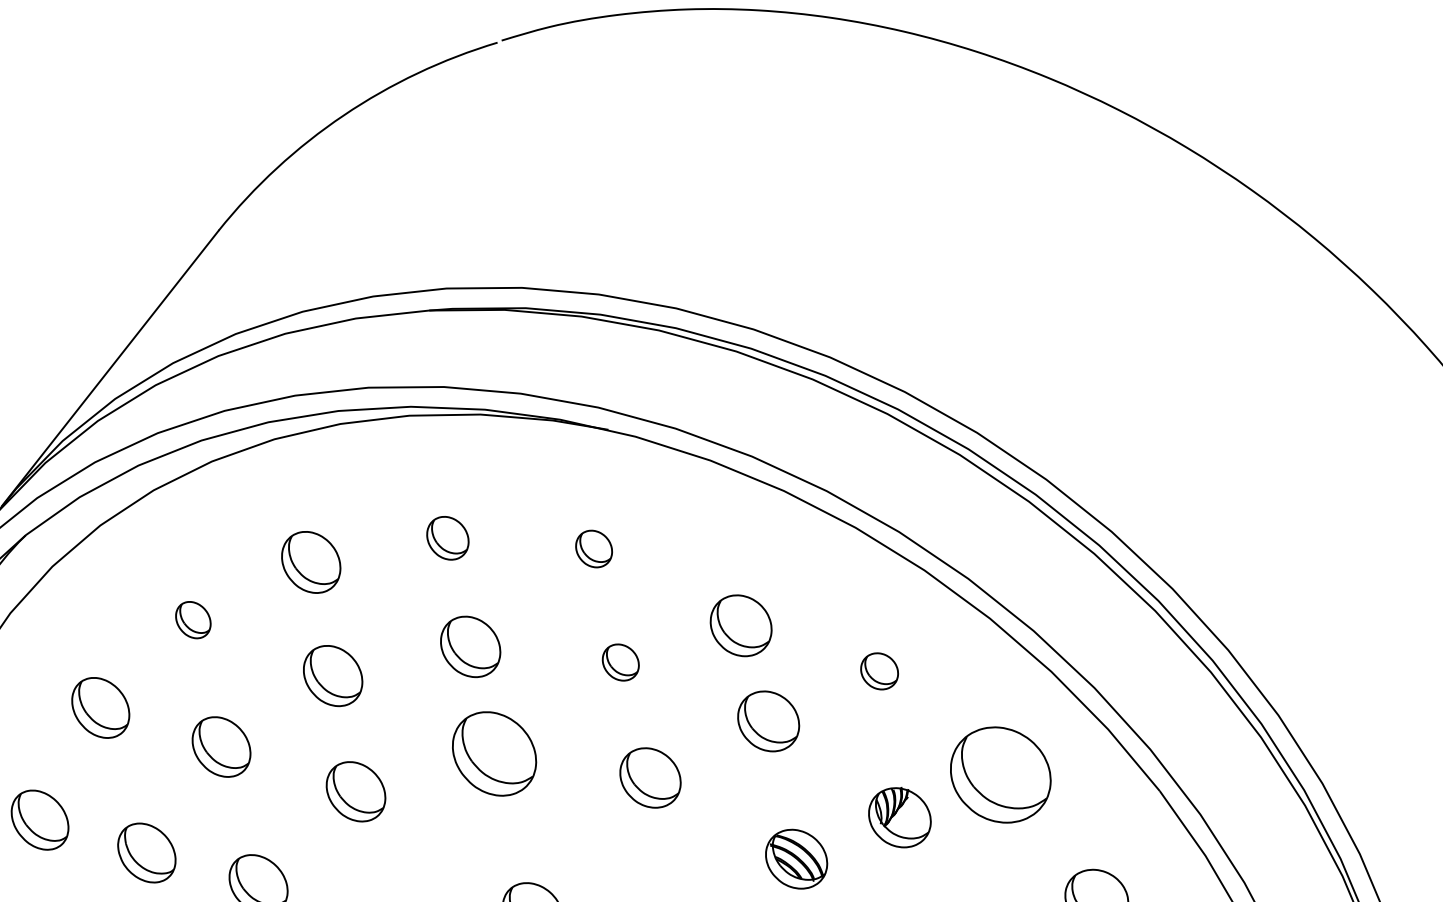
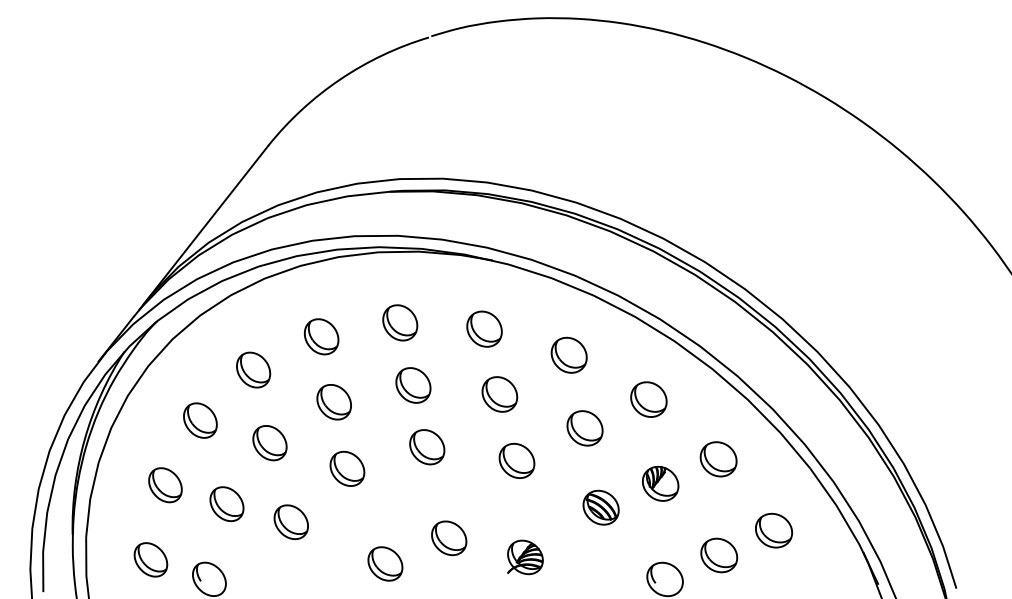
part: (448, 537) -> (400, 322), size x1.43
part: (594, 547) -> (484, 328), size x1.67
part: (192, 619) -> (253, 369), size x1.67
part: (739, 624) -> (568, 354), moved
part: (620, 662) -> (499, 394), size x1.67
part: (878, 671) -> (648, 399), size x1.67
part: (495, 754) -> (427, 447), size x0.71
part: (1000, 775) -> (718, 459), size x0.62

